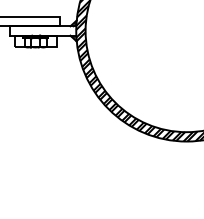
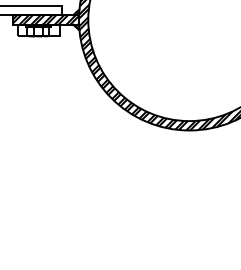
hatch: (42, 30) -> (45, 19), added

